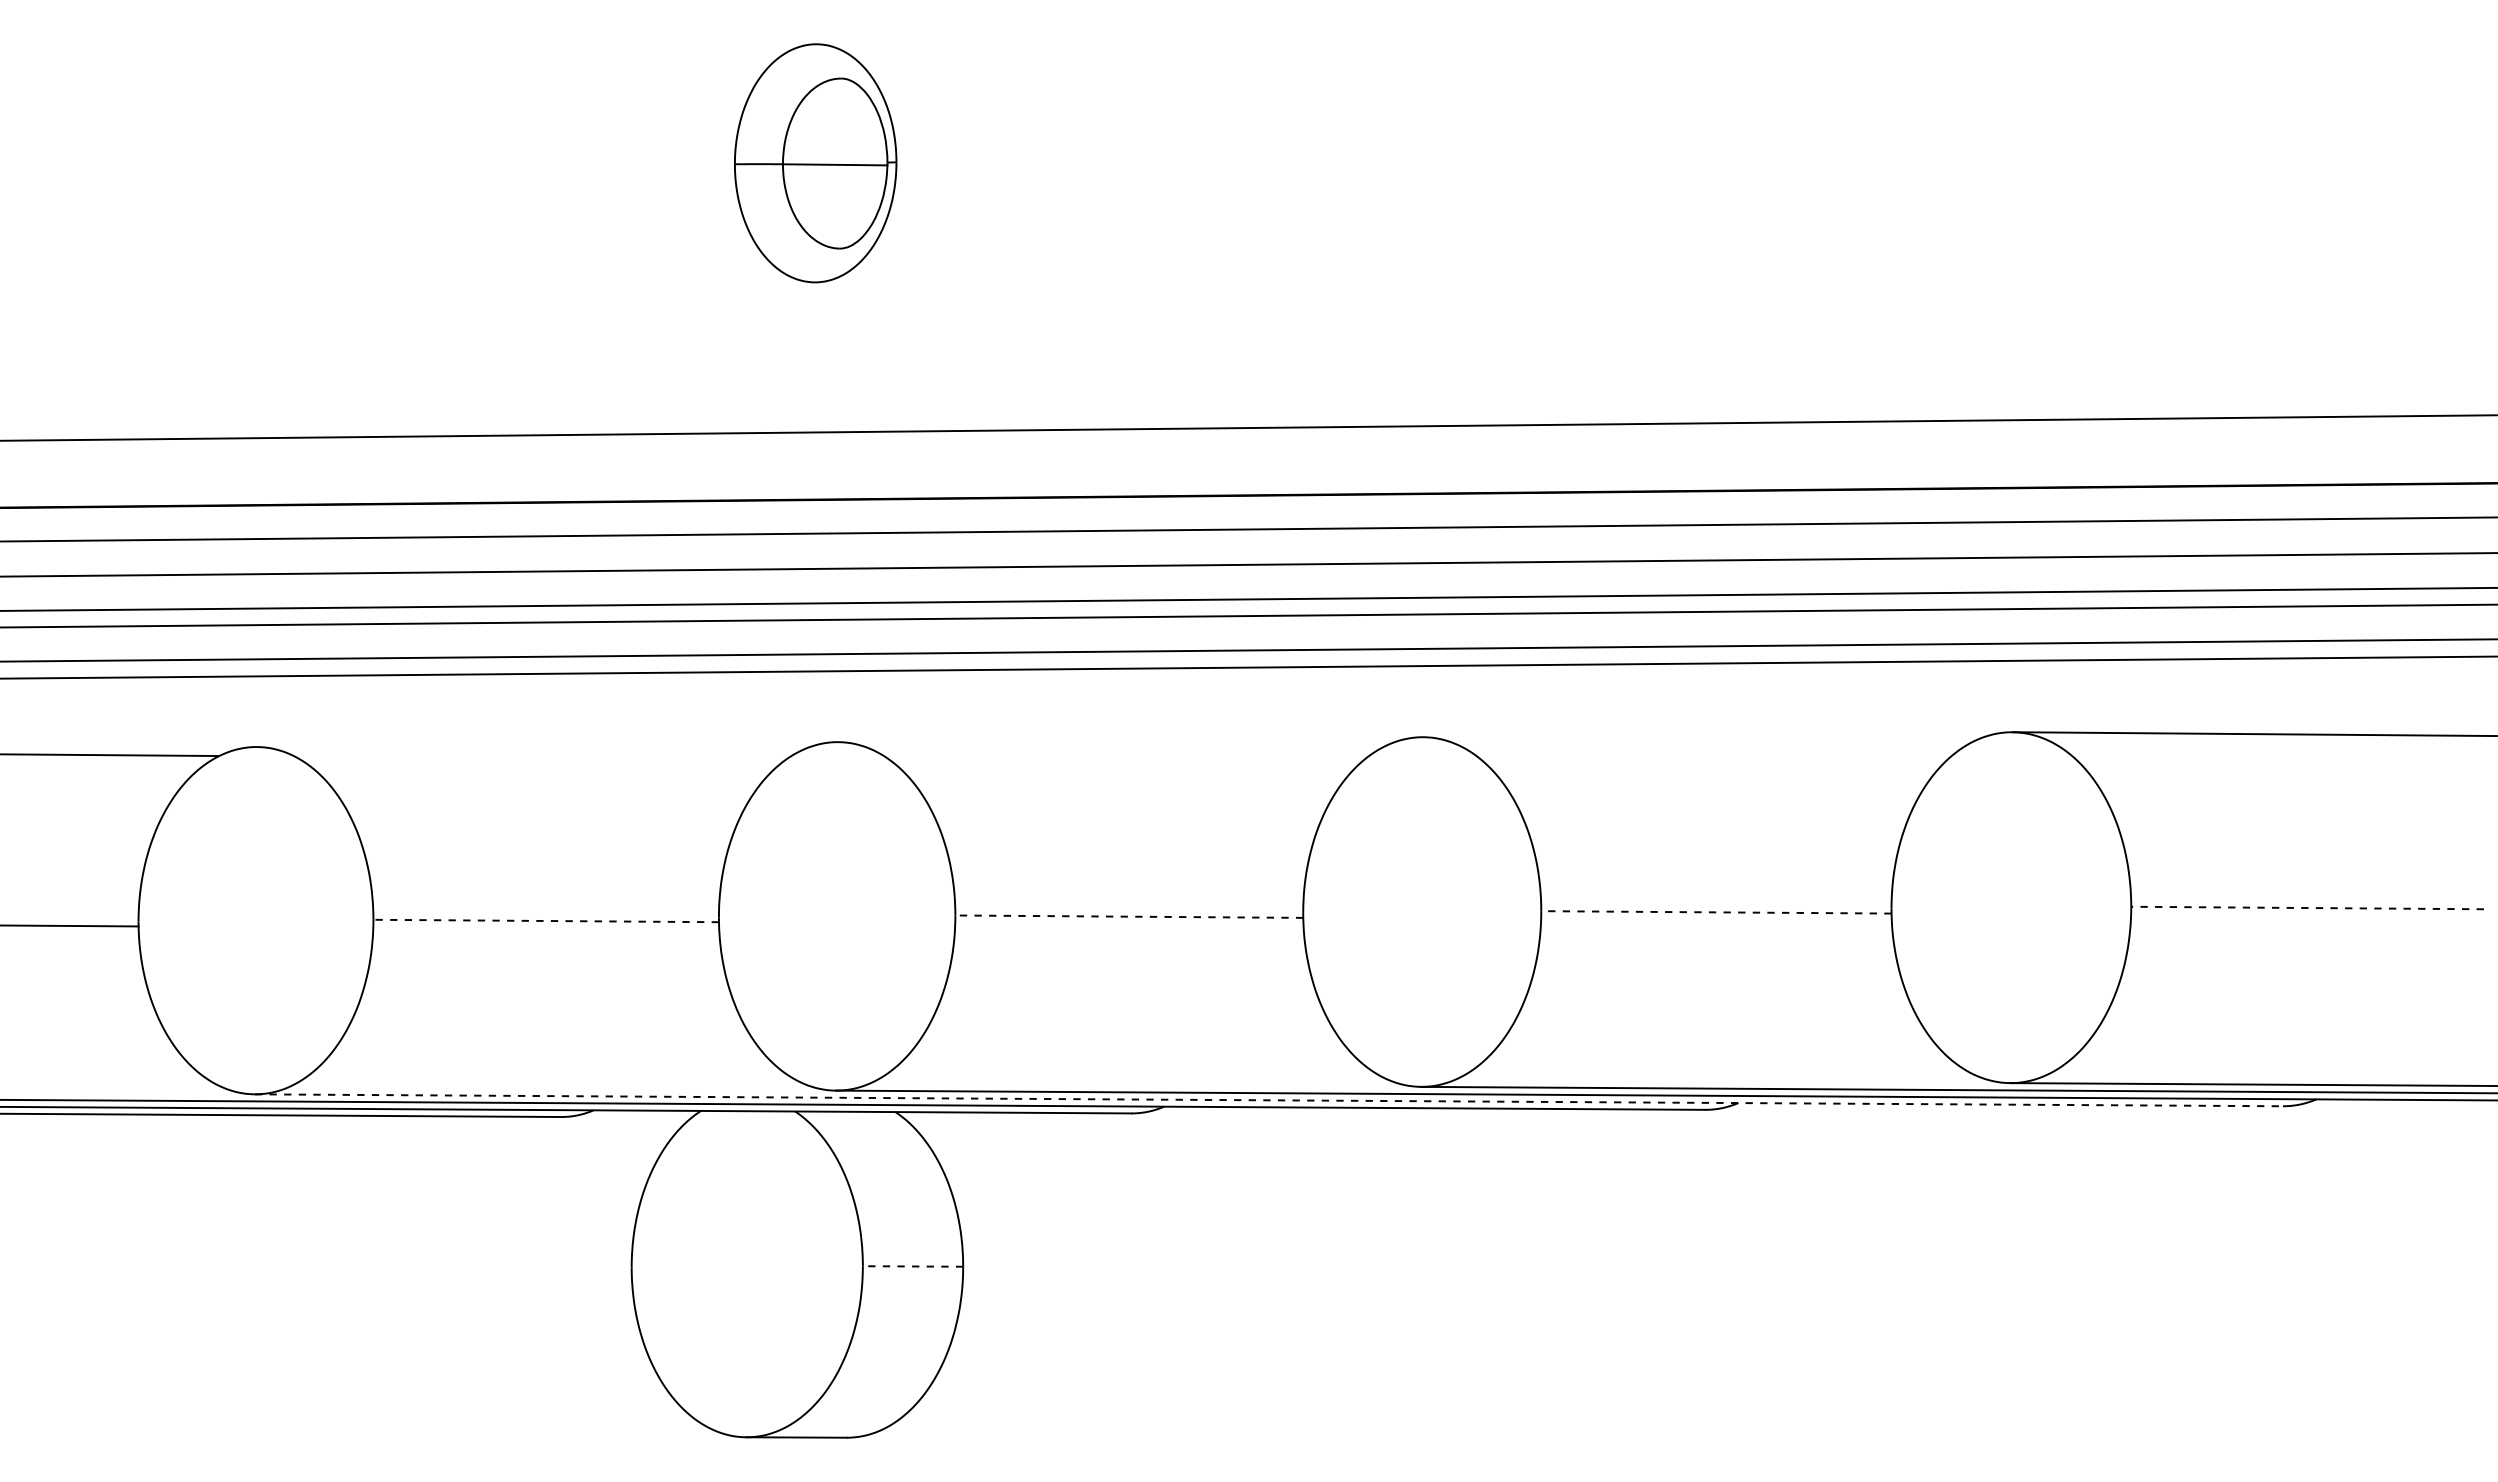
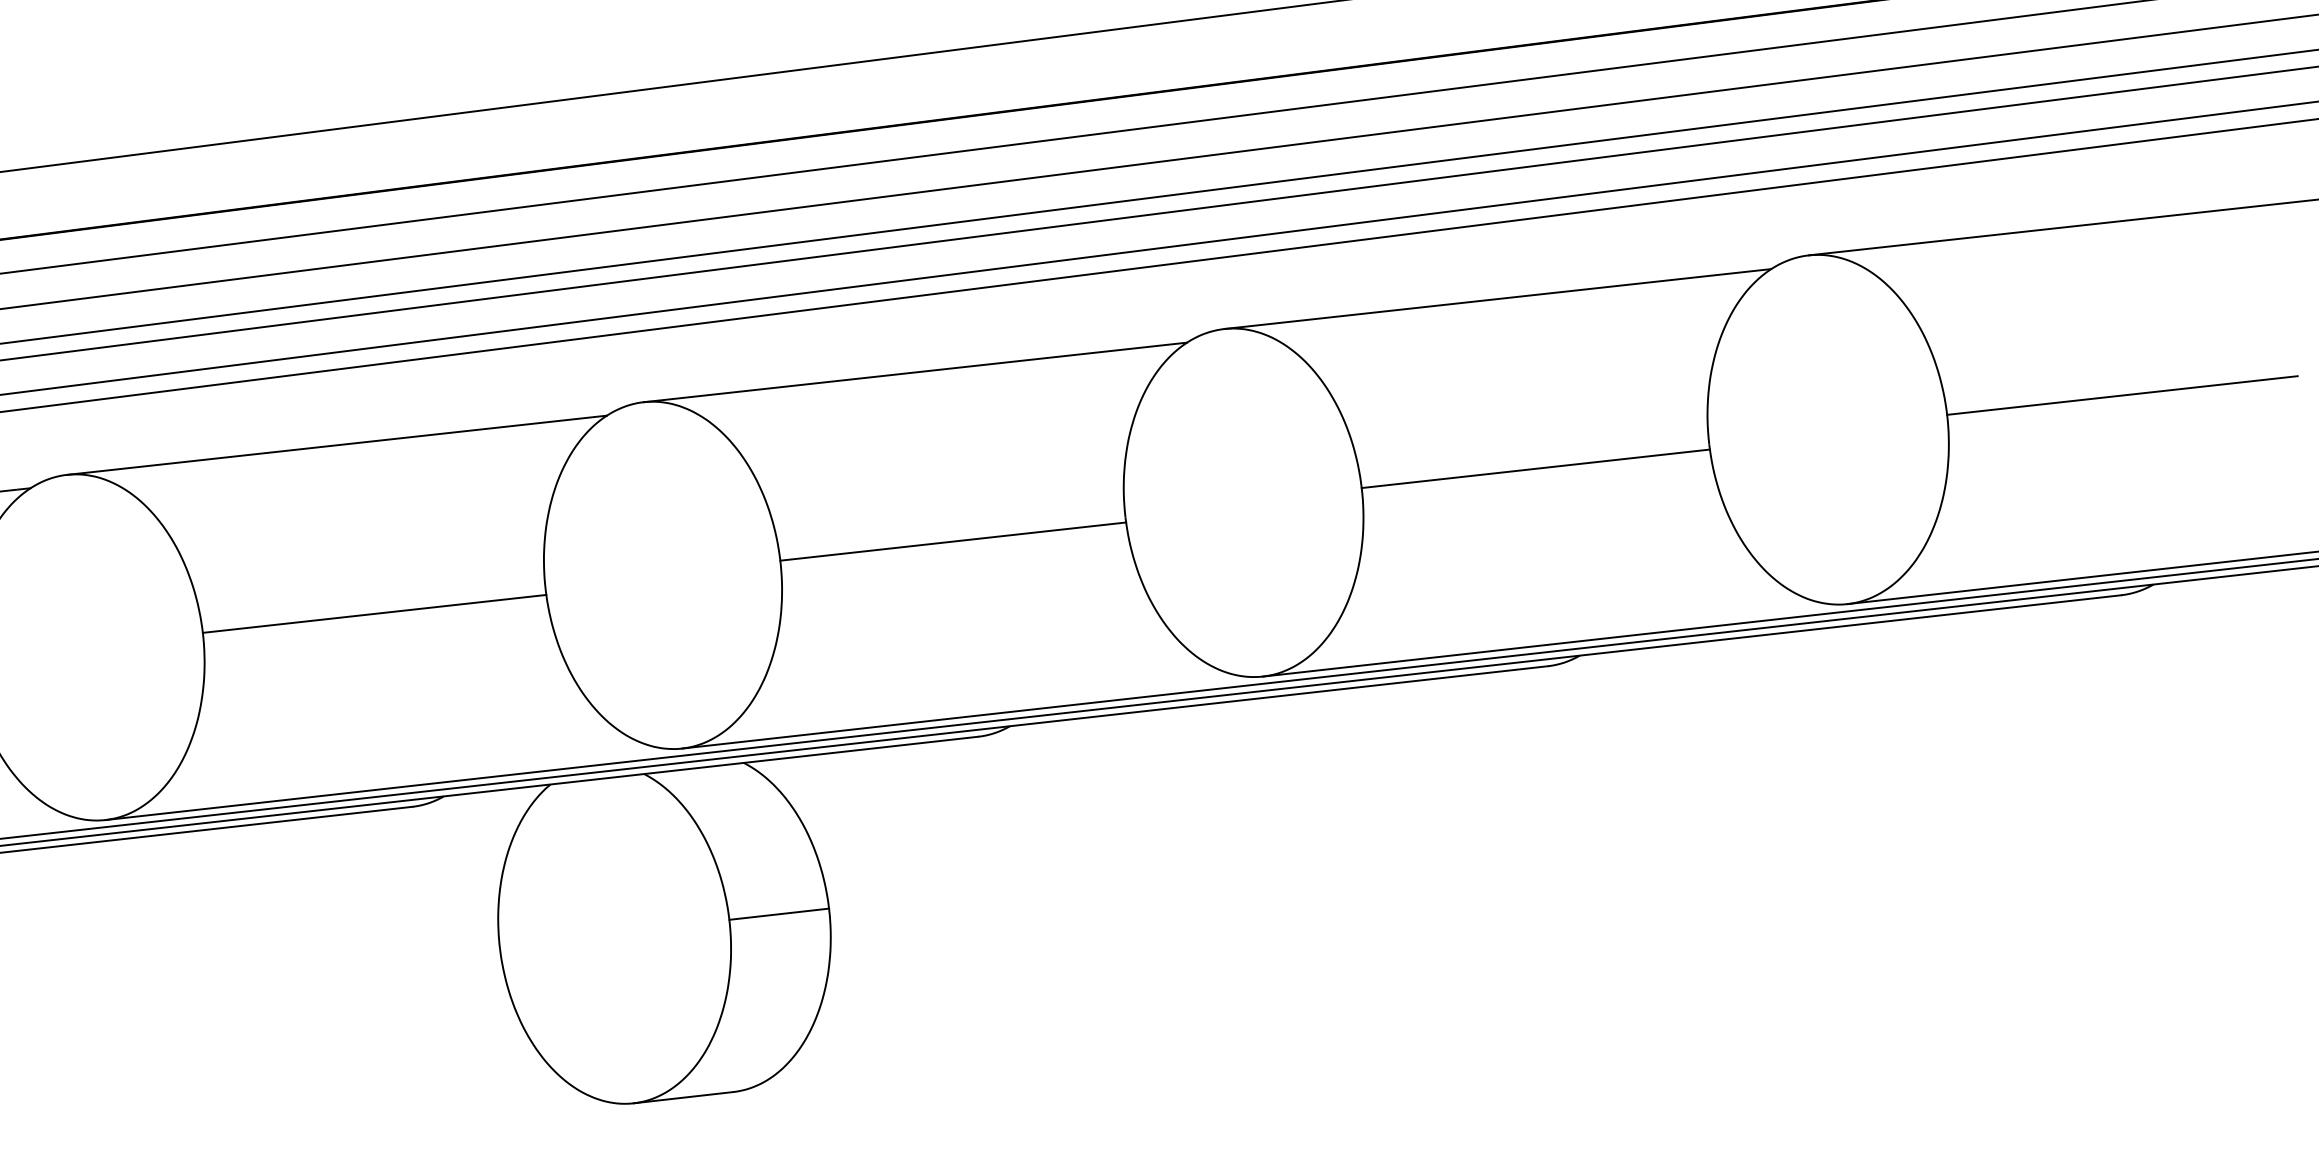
line: (1698, 739) -> (1497, 299), added
line: (1111, 744) -> (915, 372), added
line: (528, 749) -> (337, 445), added
line: (2307, 908) -> (2122, 396), dashed -> solid
line: (1715, 912) -> (1534, 469), dashed -> solid
line: (1129, 916) -> (953, 541), dashed -> solid
line: (546, 920) -> (374, 613), dashed -> solid
line: (1269, 1100) -> (1113, 707), dashed -> solid
line: (912, 1266) -> (778, 914), dashed -> solid

